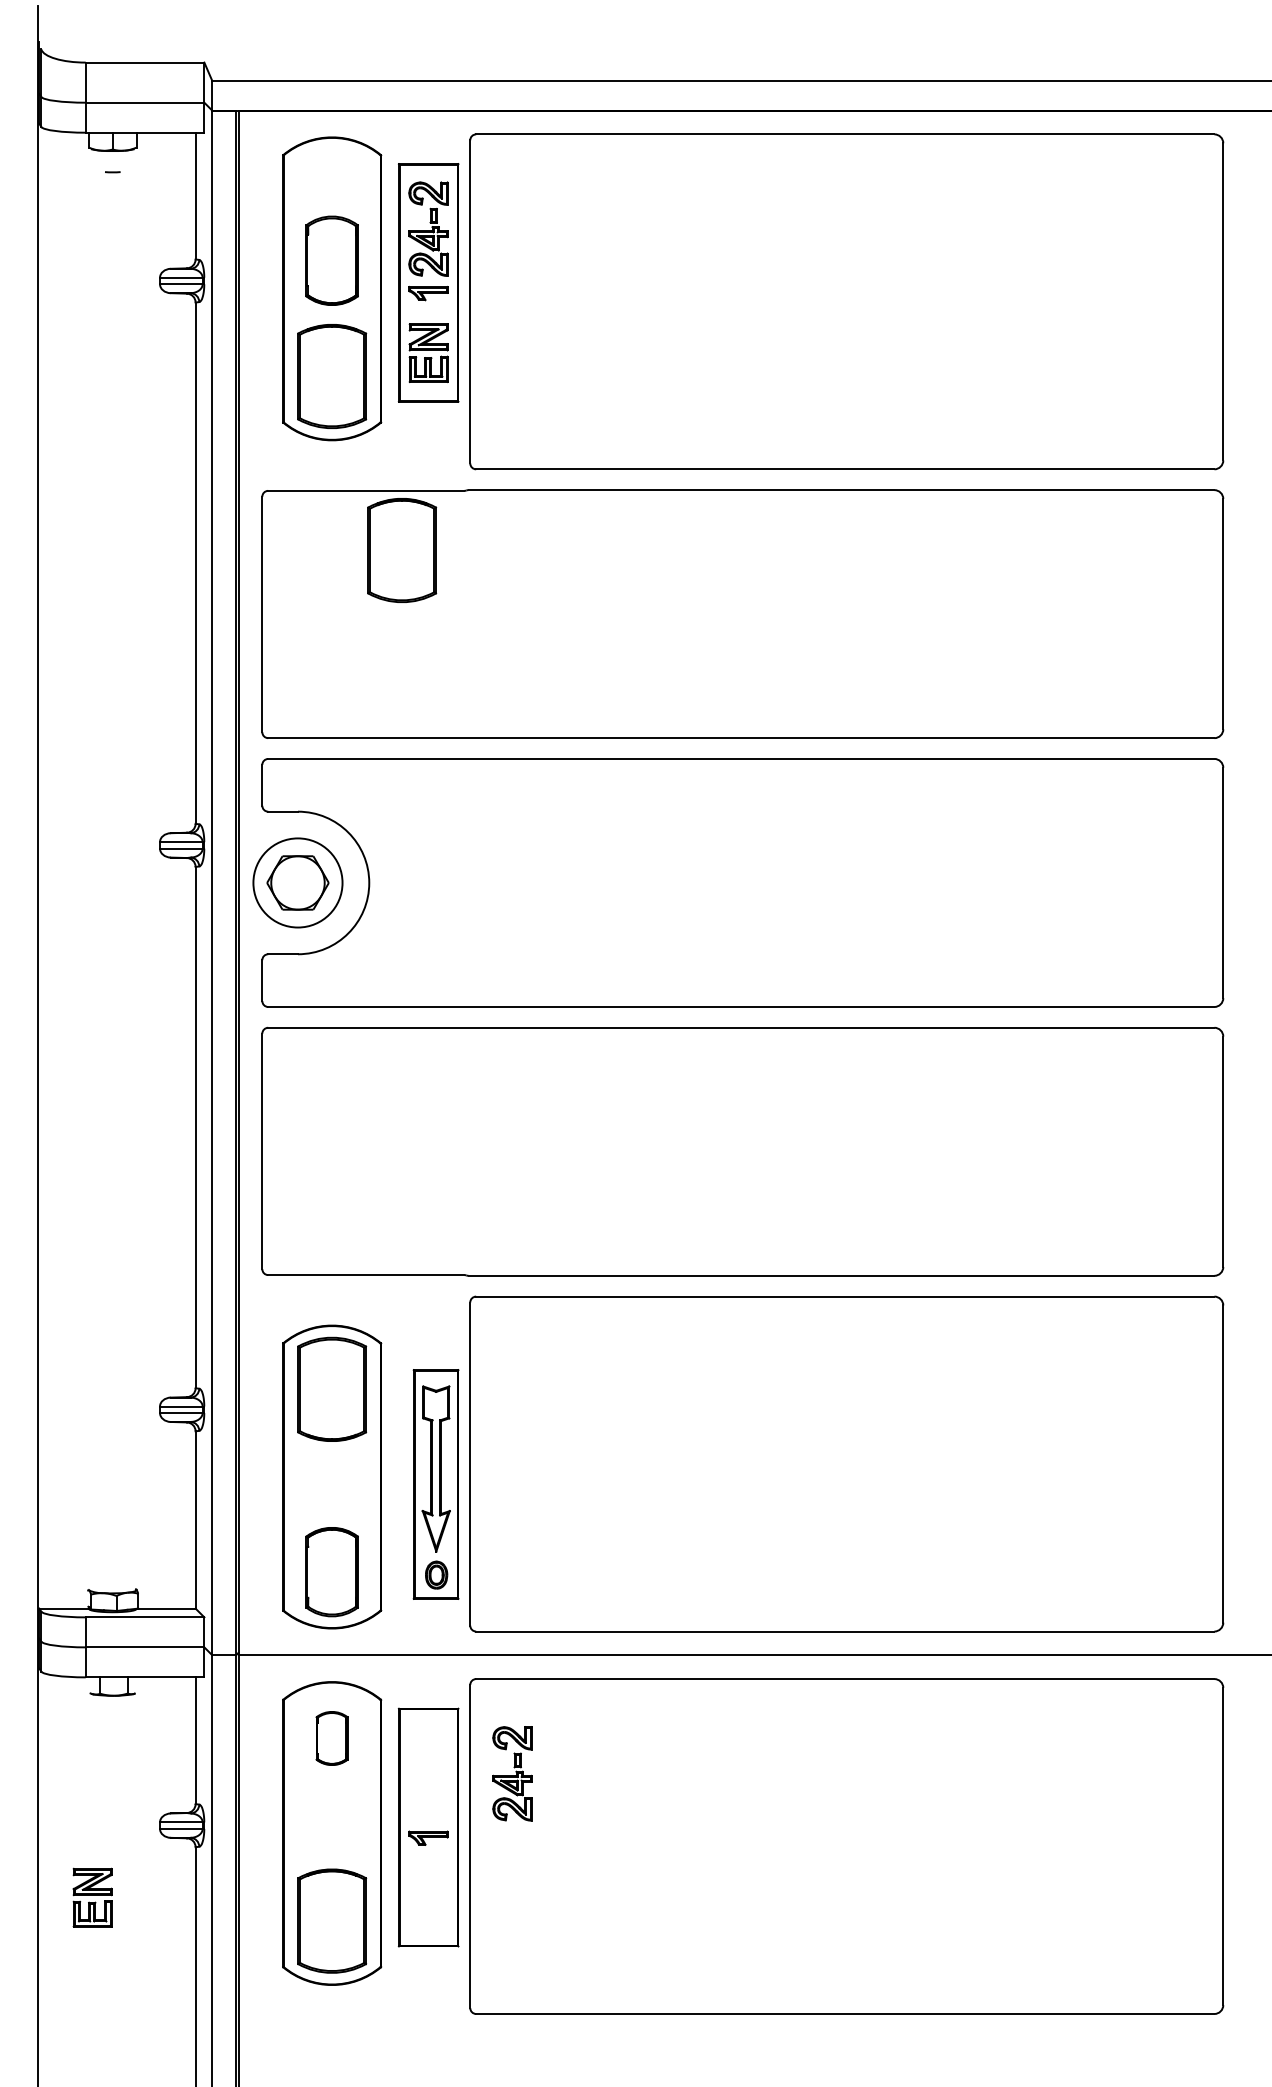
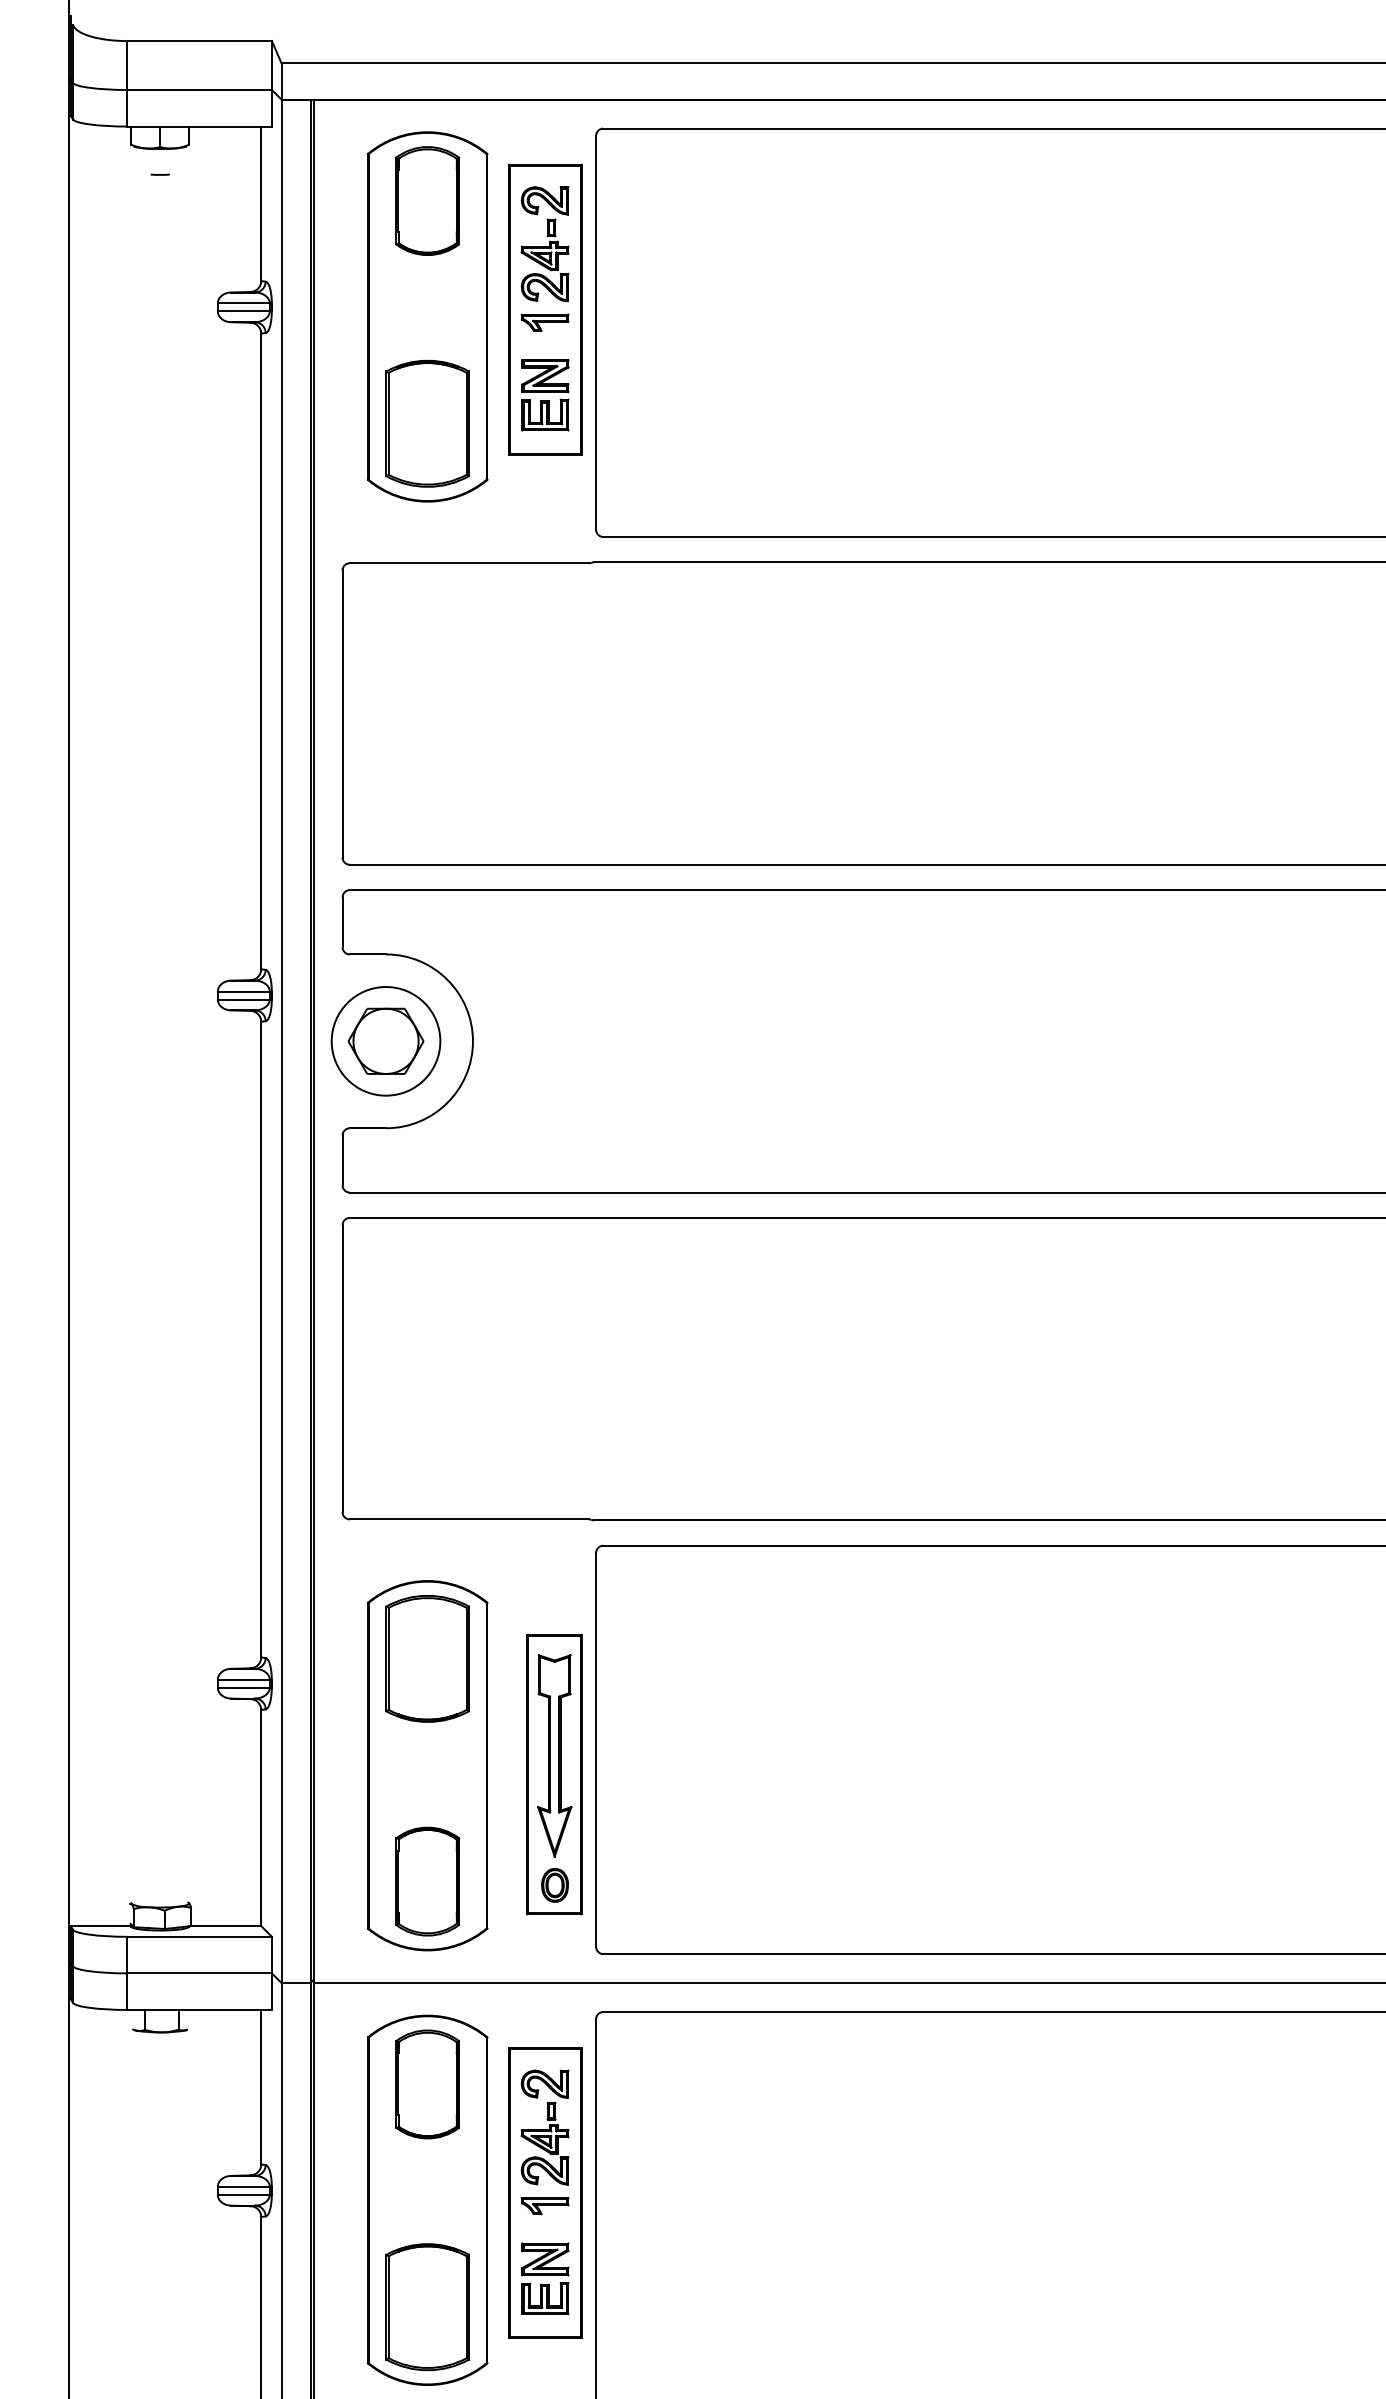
part: (331, 260) -> (426, 200), moved
part: (402, 550) -> (513, 635), removed
part: (331, 1738) -> (426, 2084), size x1.67
part: (512, 1773) -> (545, 2127), moved
part: (92, 1897) -> (545, 2278), moved

